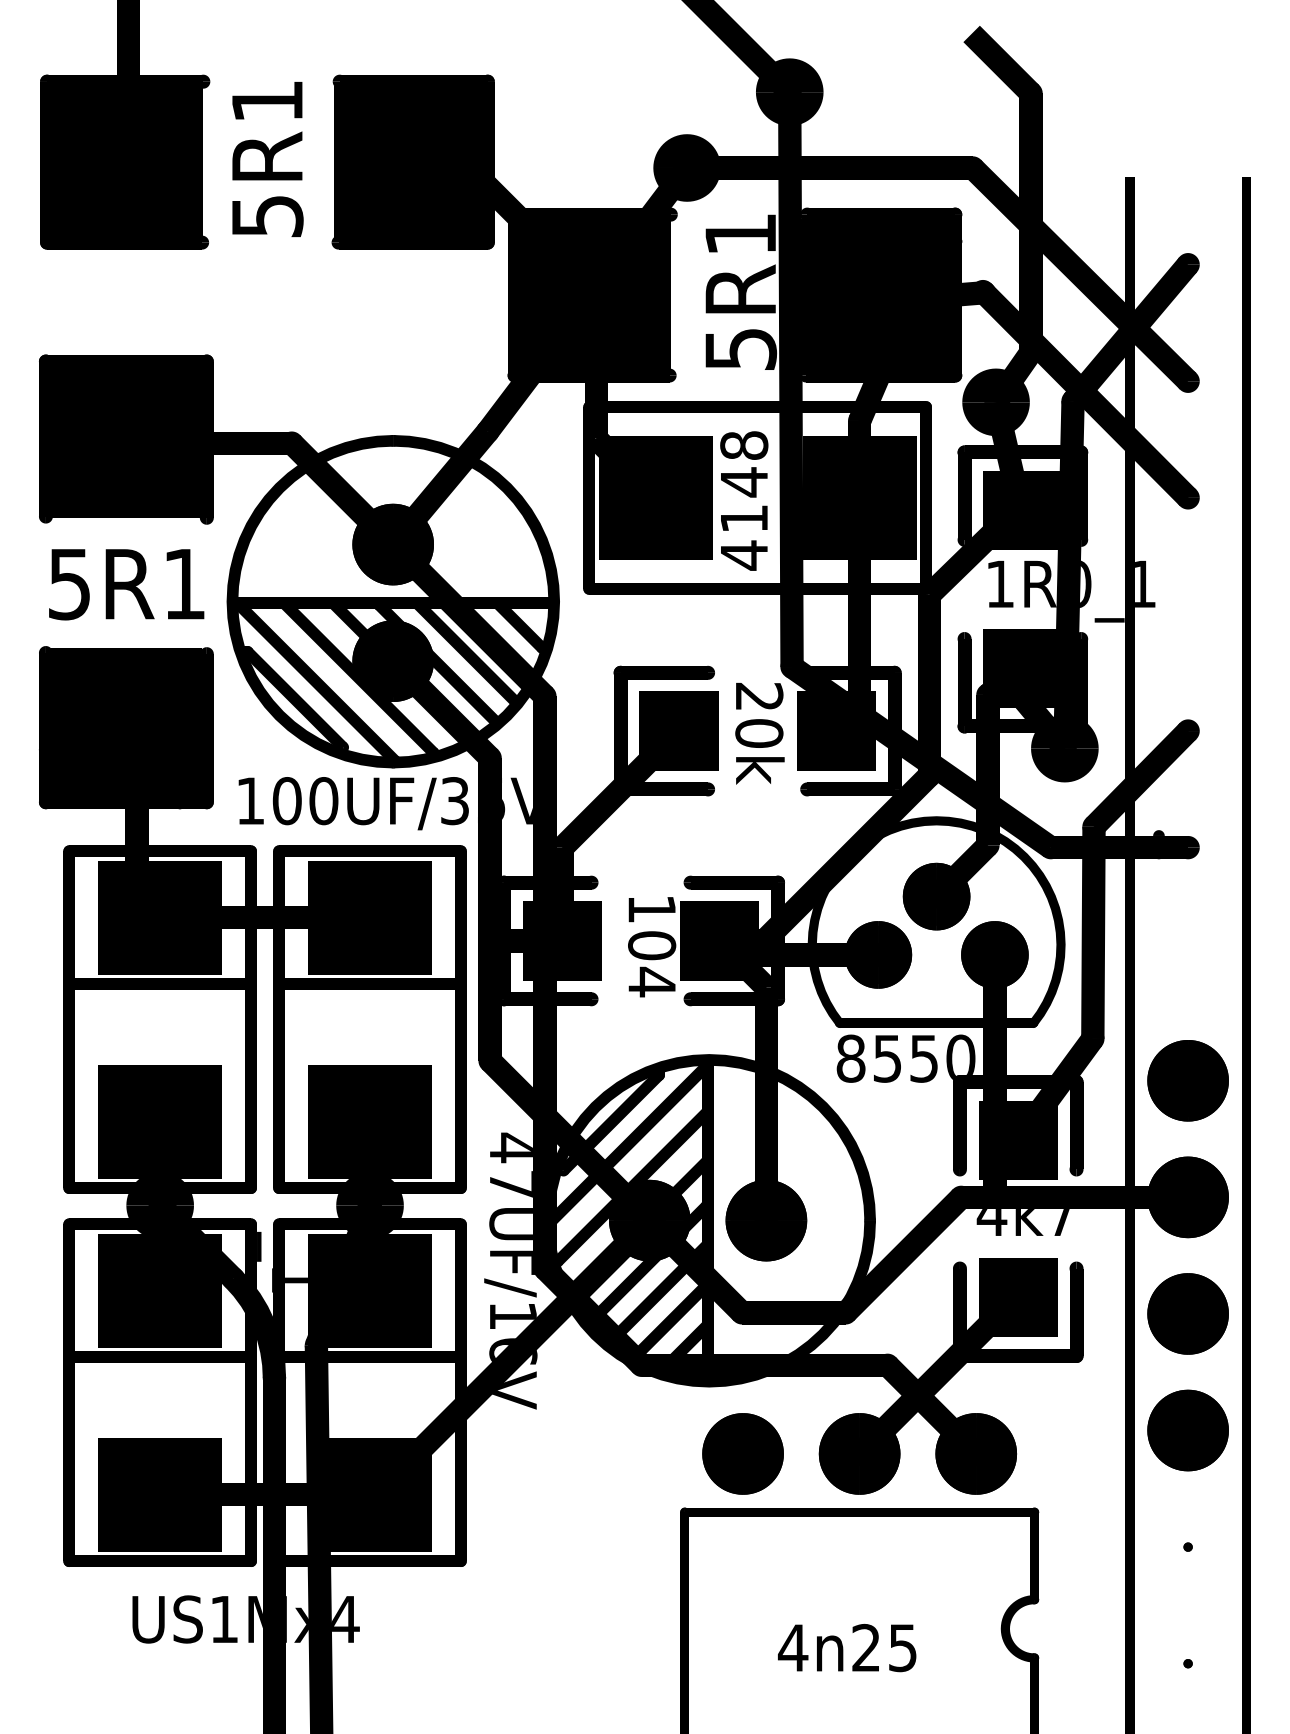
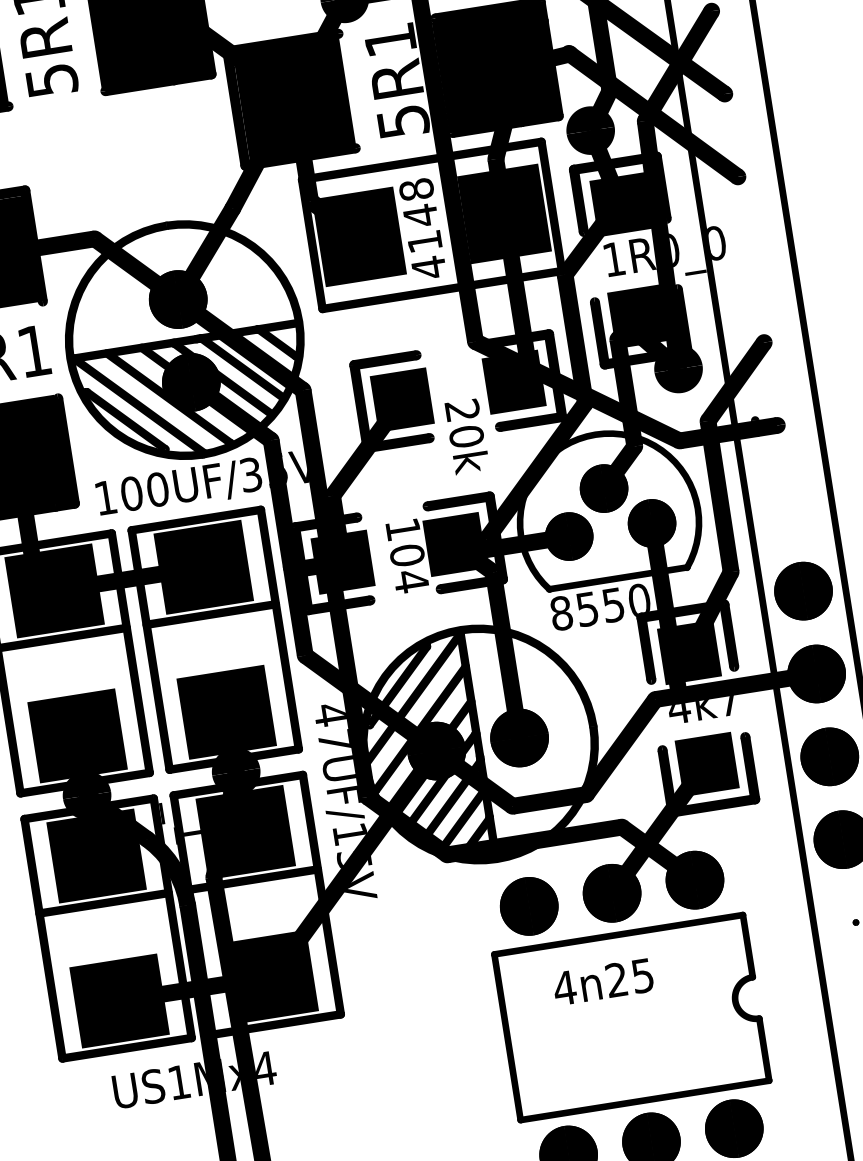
text: (1145, 584) -> (717, 243), 1R0_1 -> 1R0_0
text: (759, 733) -> (466, 436), moved
text: (513, 1351) -> (354, 859), 47UF/16V -> 47UF/15V
text: (847, 1648) -> (603, 982), moved

